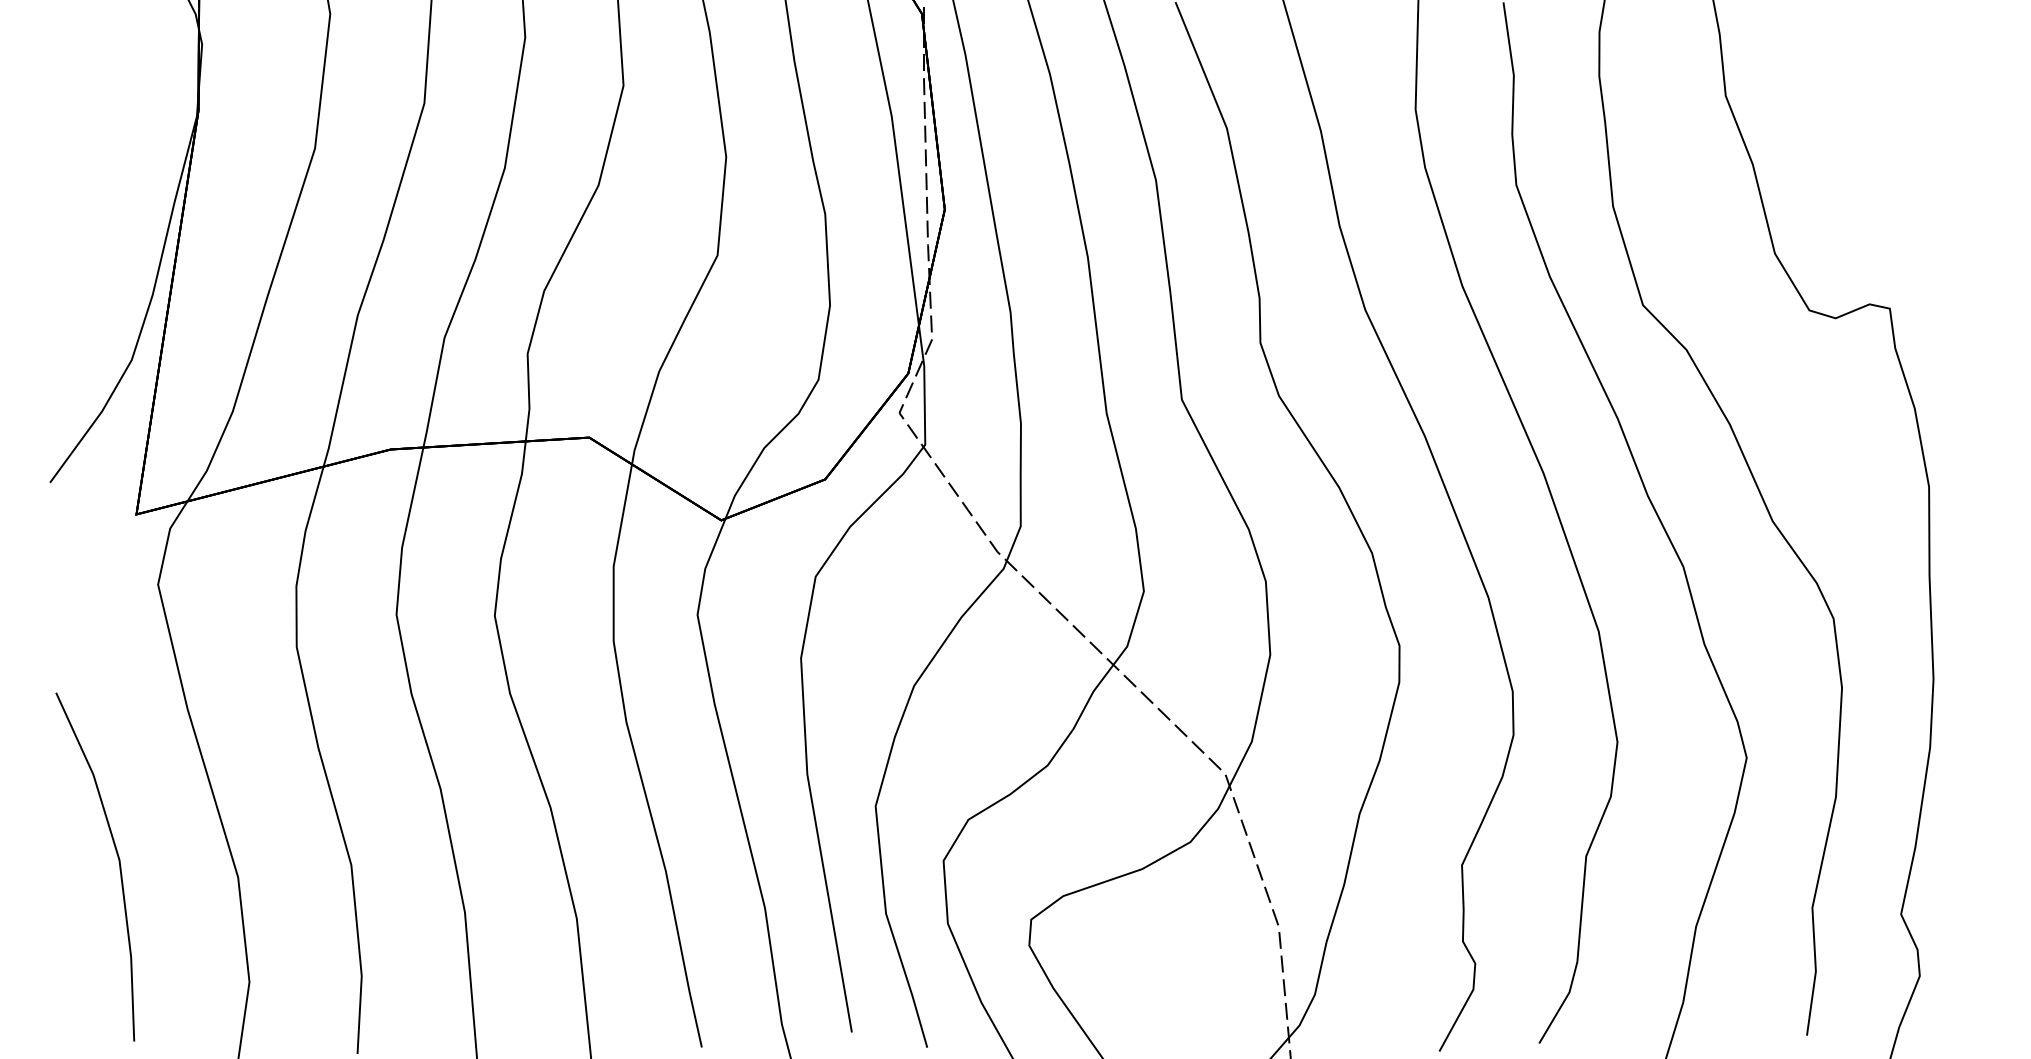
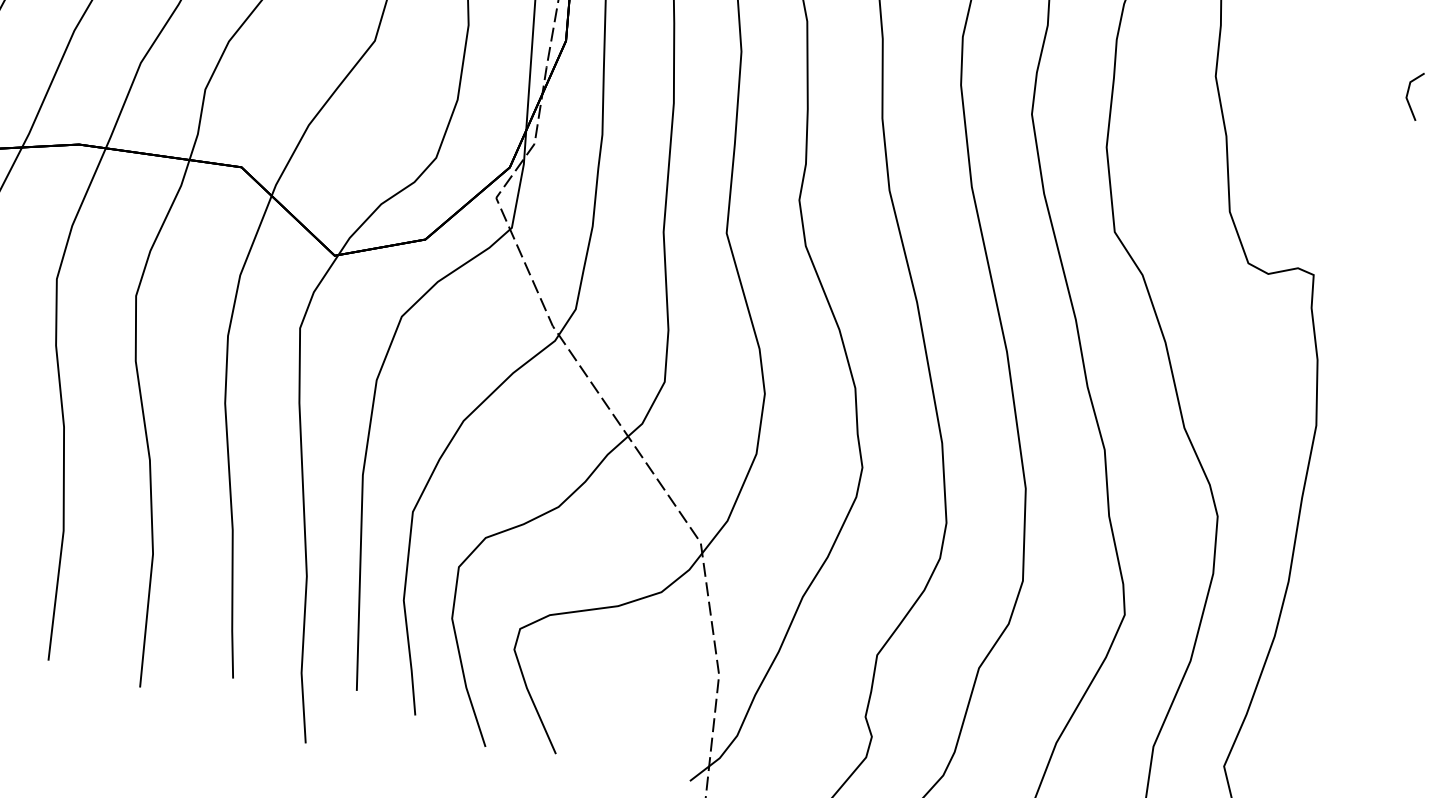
line: (1958, 71) -> (1407, 94), added

